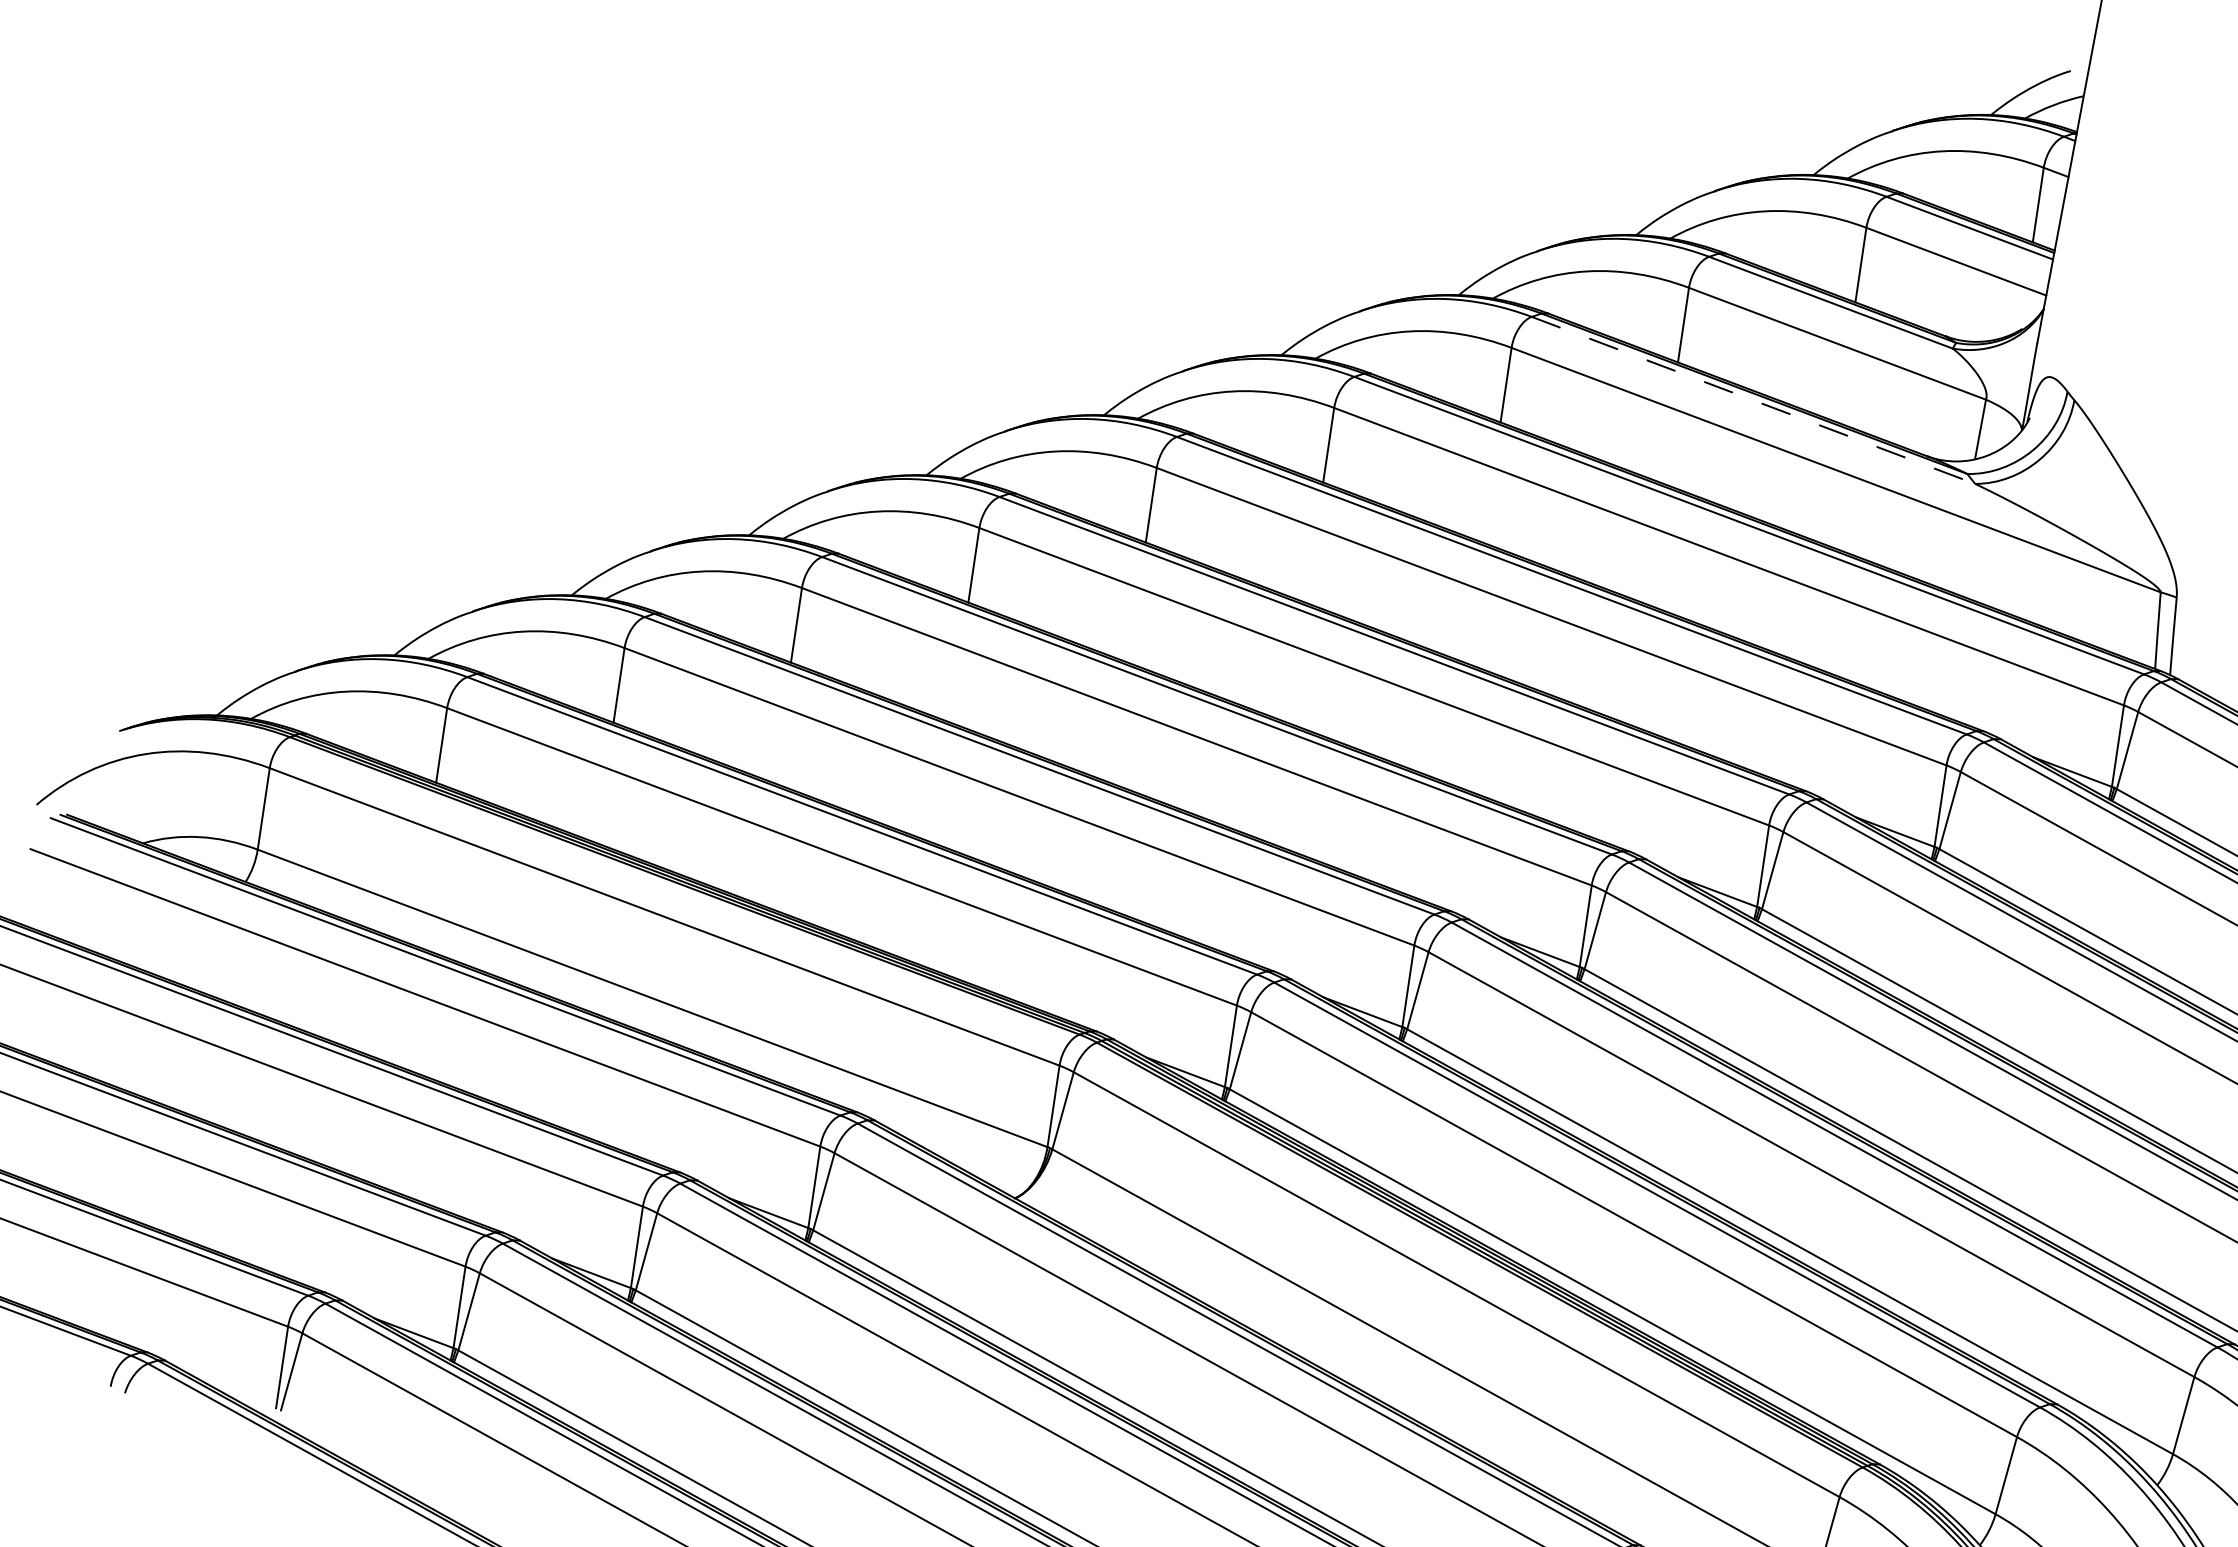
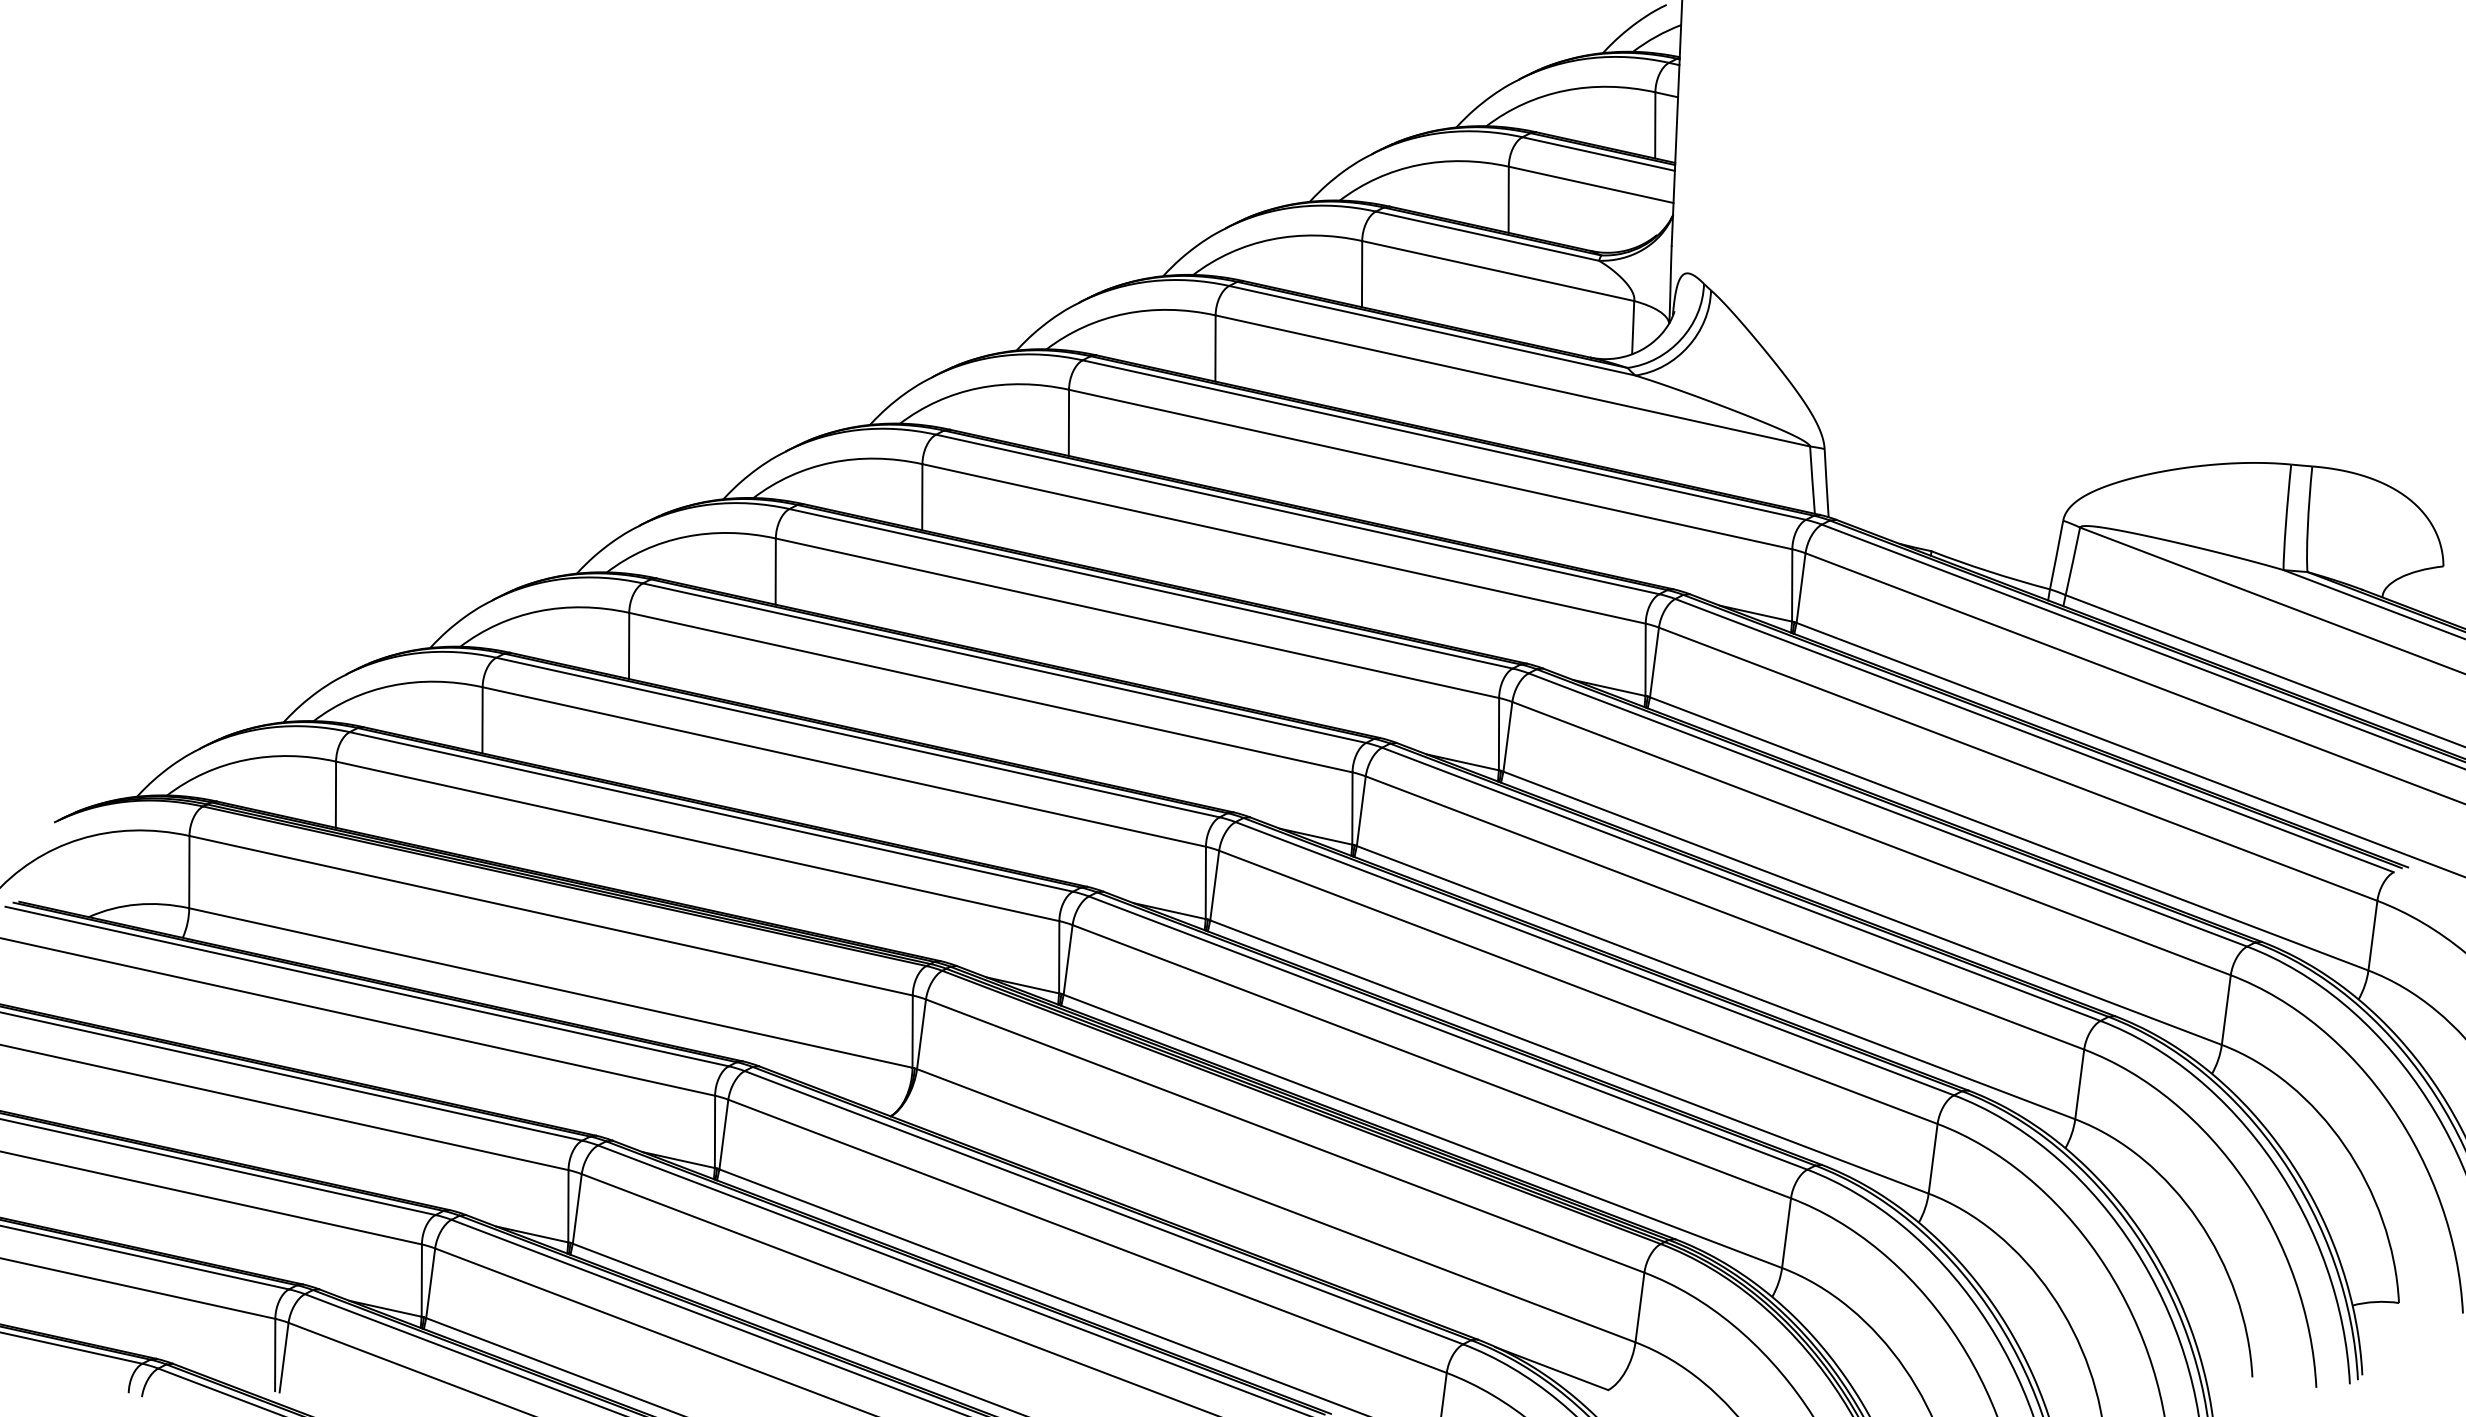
line: (1753, 400) -> (1432, 330), dashed -> solid

